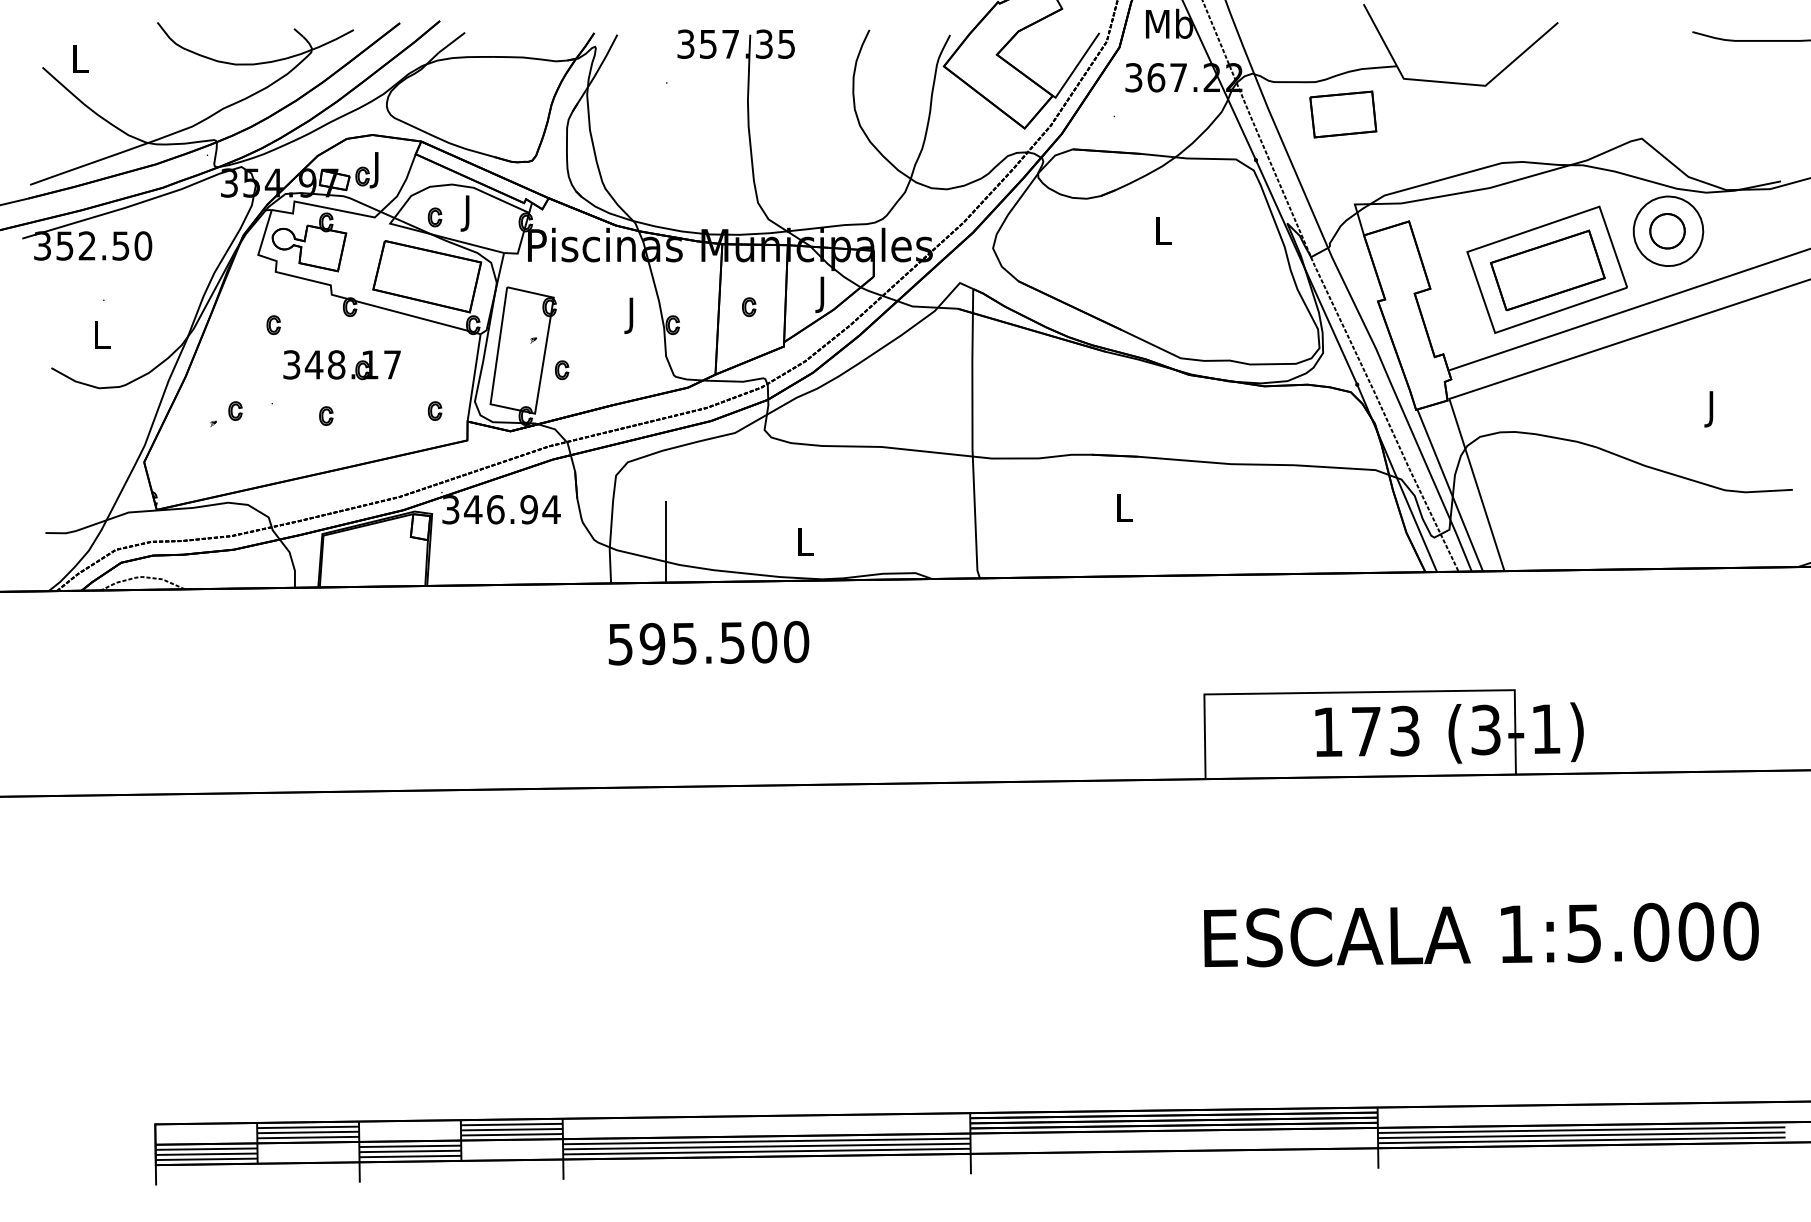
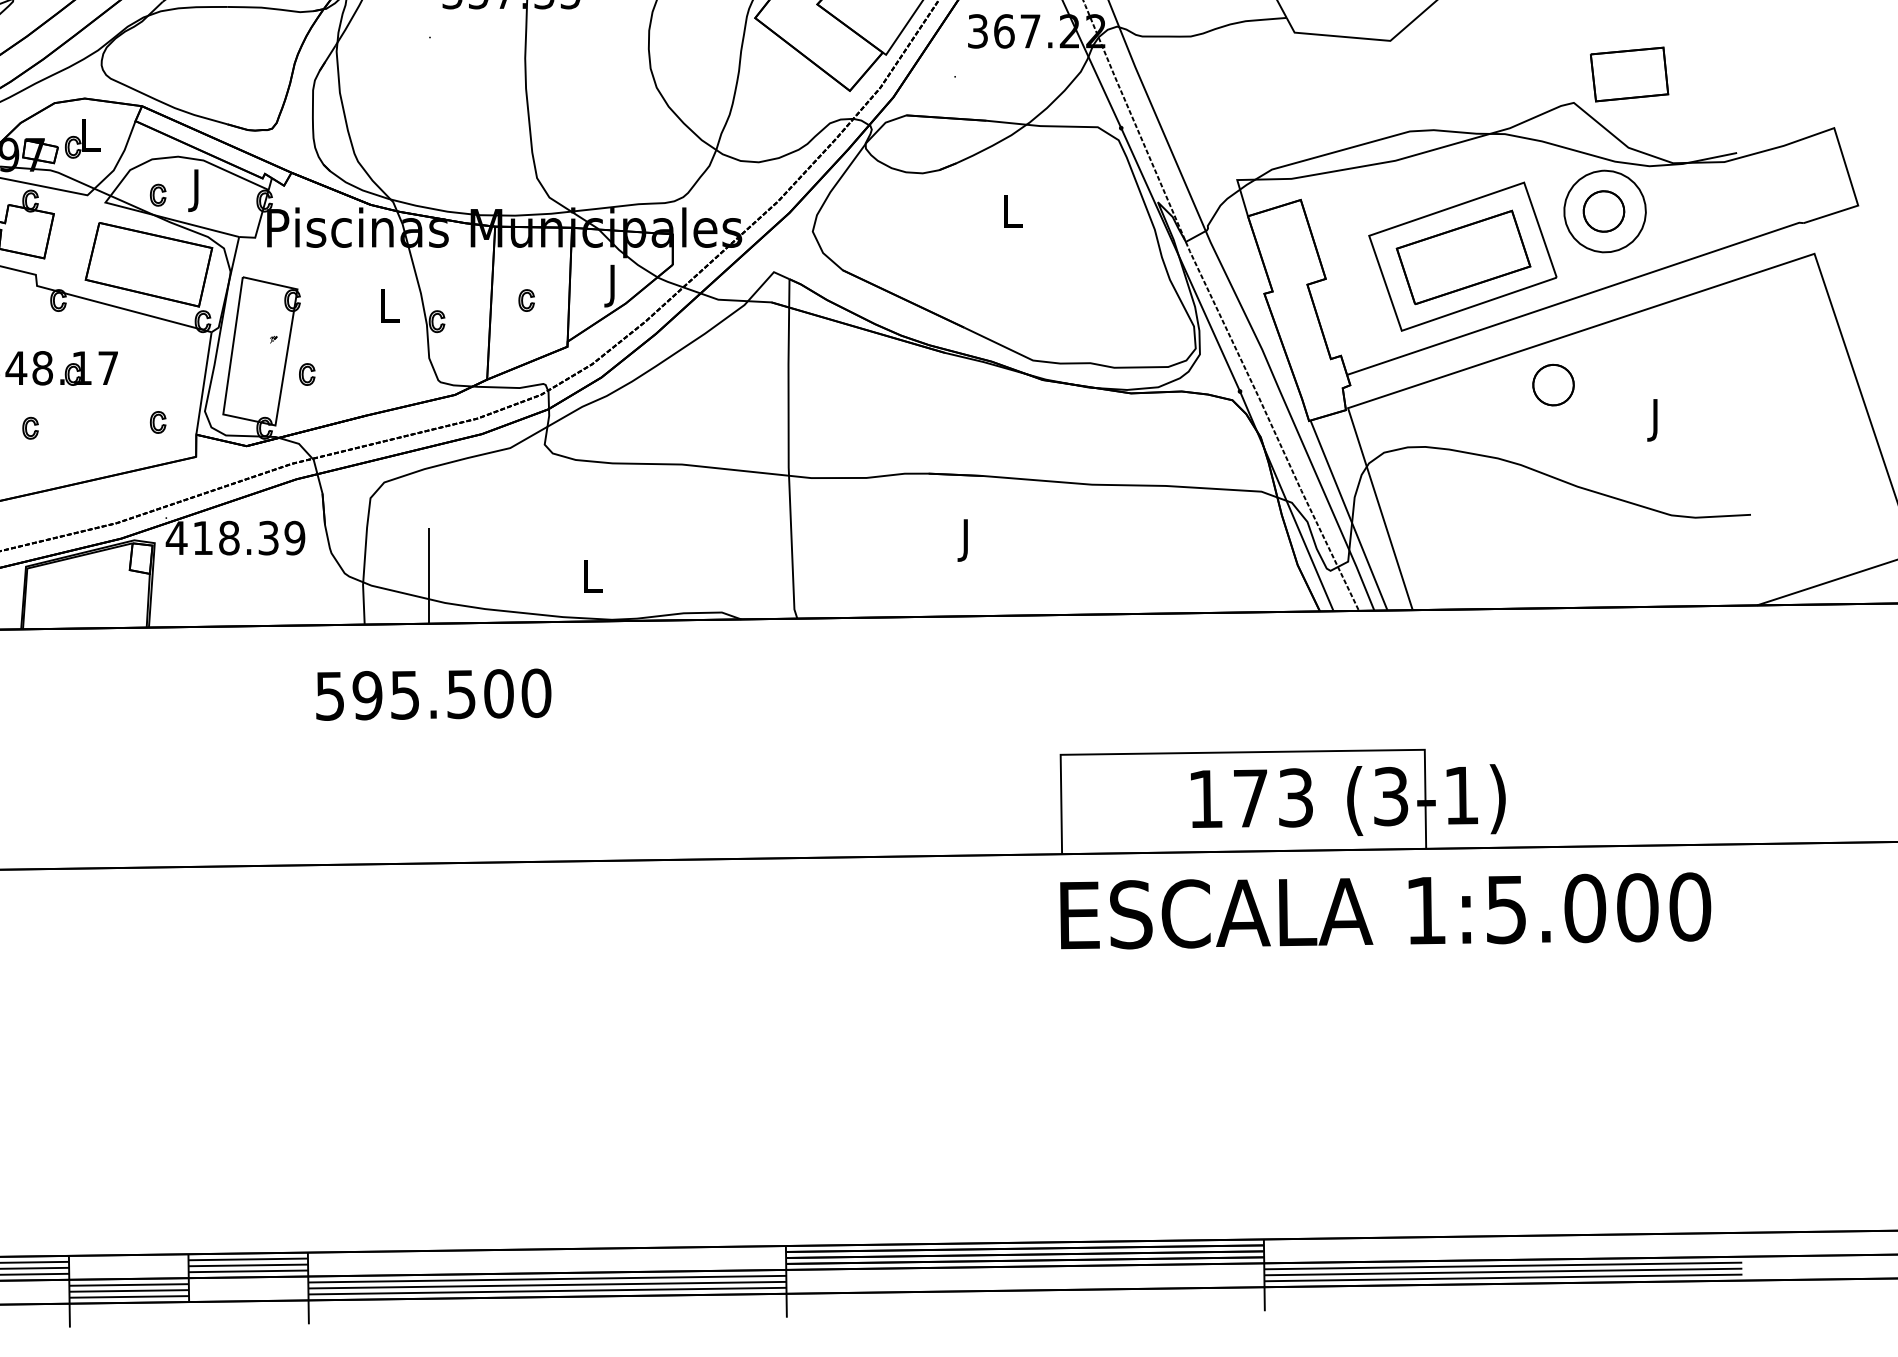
part: (1343, 114) -> (1629, 74), moved
text: (377, 170) -> (90, 140), J -> L
text: (632, 315) -> (389, 310), J -> L
part: (1624, 379) -> (1553, 385), added
text: (500, 509) -> (234, 537), 346.94 -> 418.39
text: (1124, 511) -> (966, 540), L -> J
text: (708, 643) -> (433, 695), moved
text: (1481, 934) -> (1385, 910), moved

